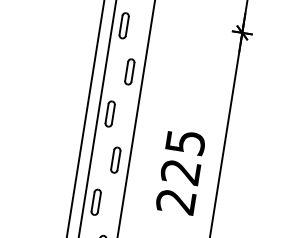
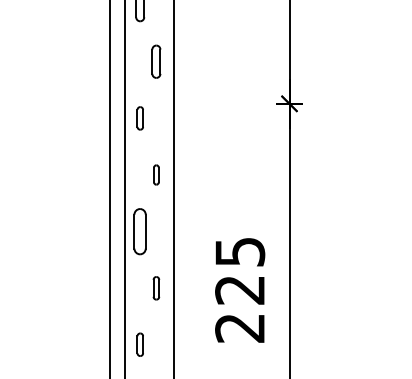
part: (124, 25) -> (140, 118), size x0.7
part: (129, 71) -> (156, 174), size x0.6
part: (110, 113) -> (140, 231), size x1.4
part: (115, 160) -> (156, 288), size x0.7
part: (96, 202) -> (140, 344), size x0.7

